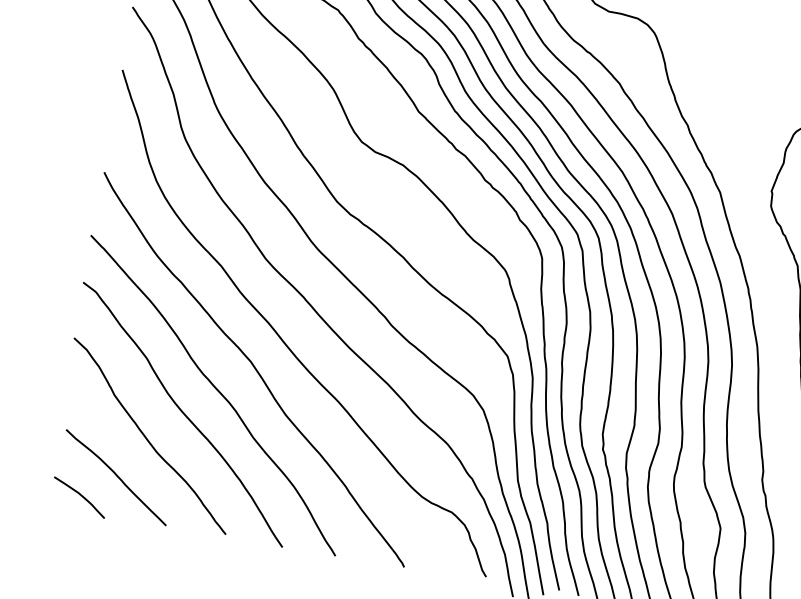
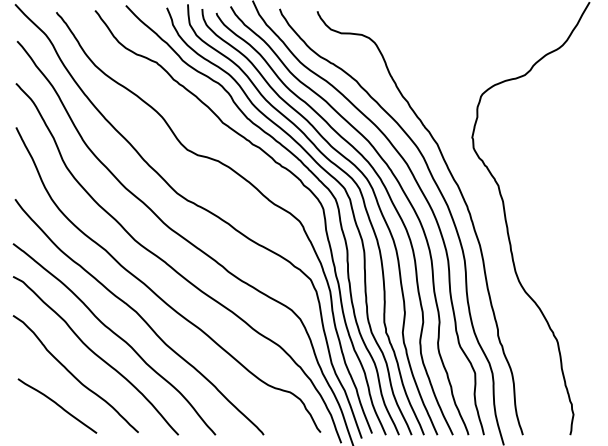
curve: (79, 495) -> (34, 422), removed

